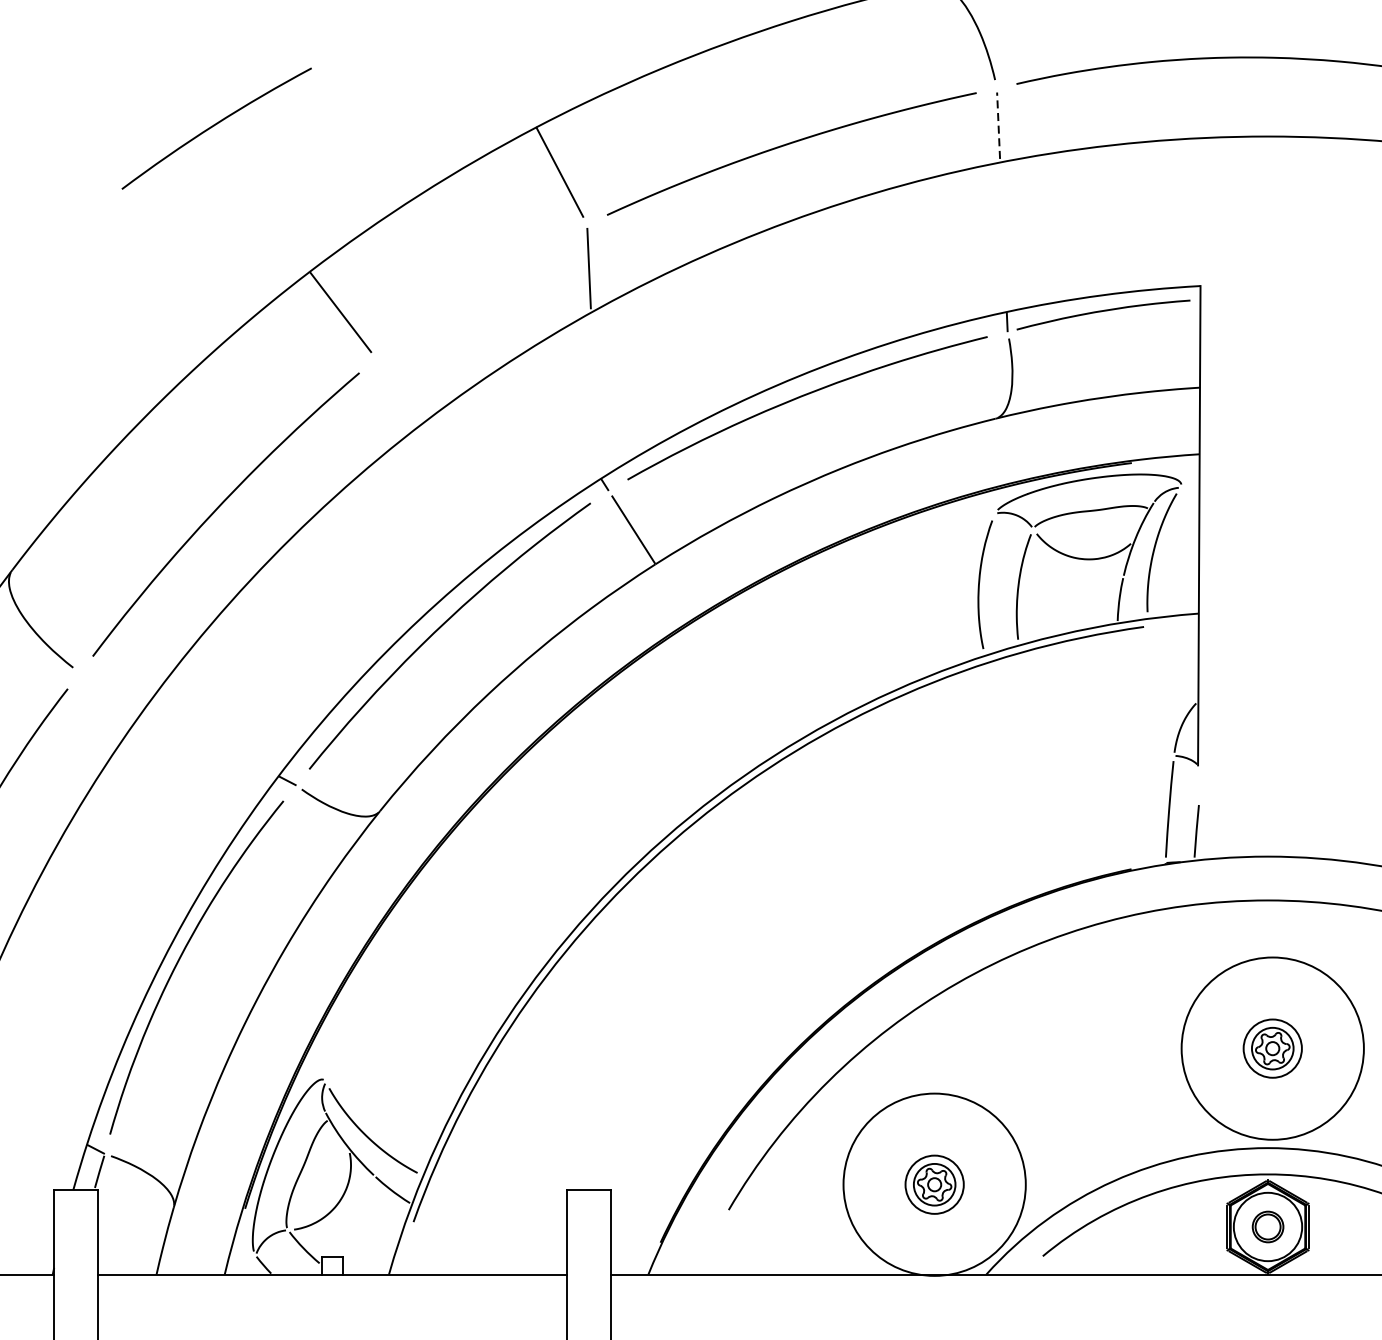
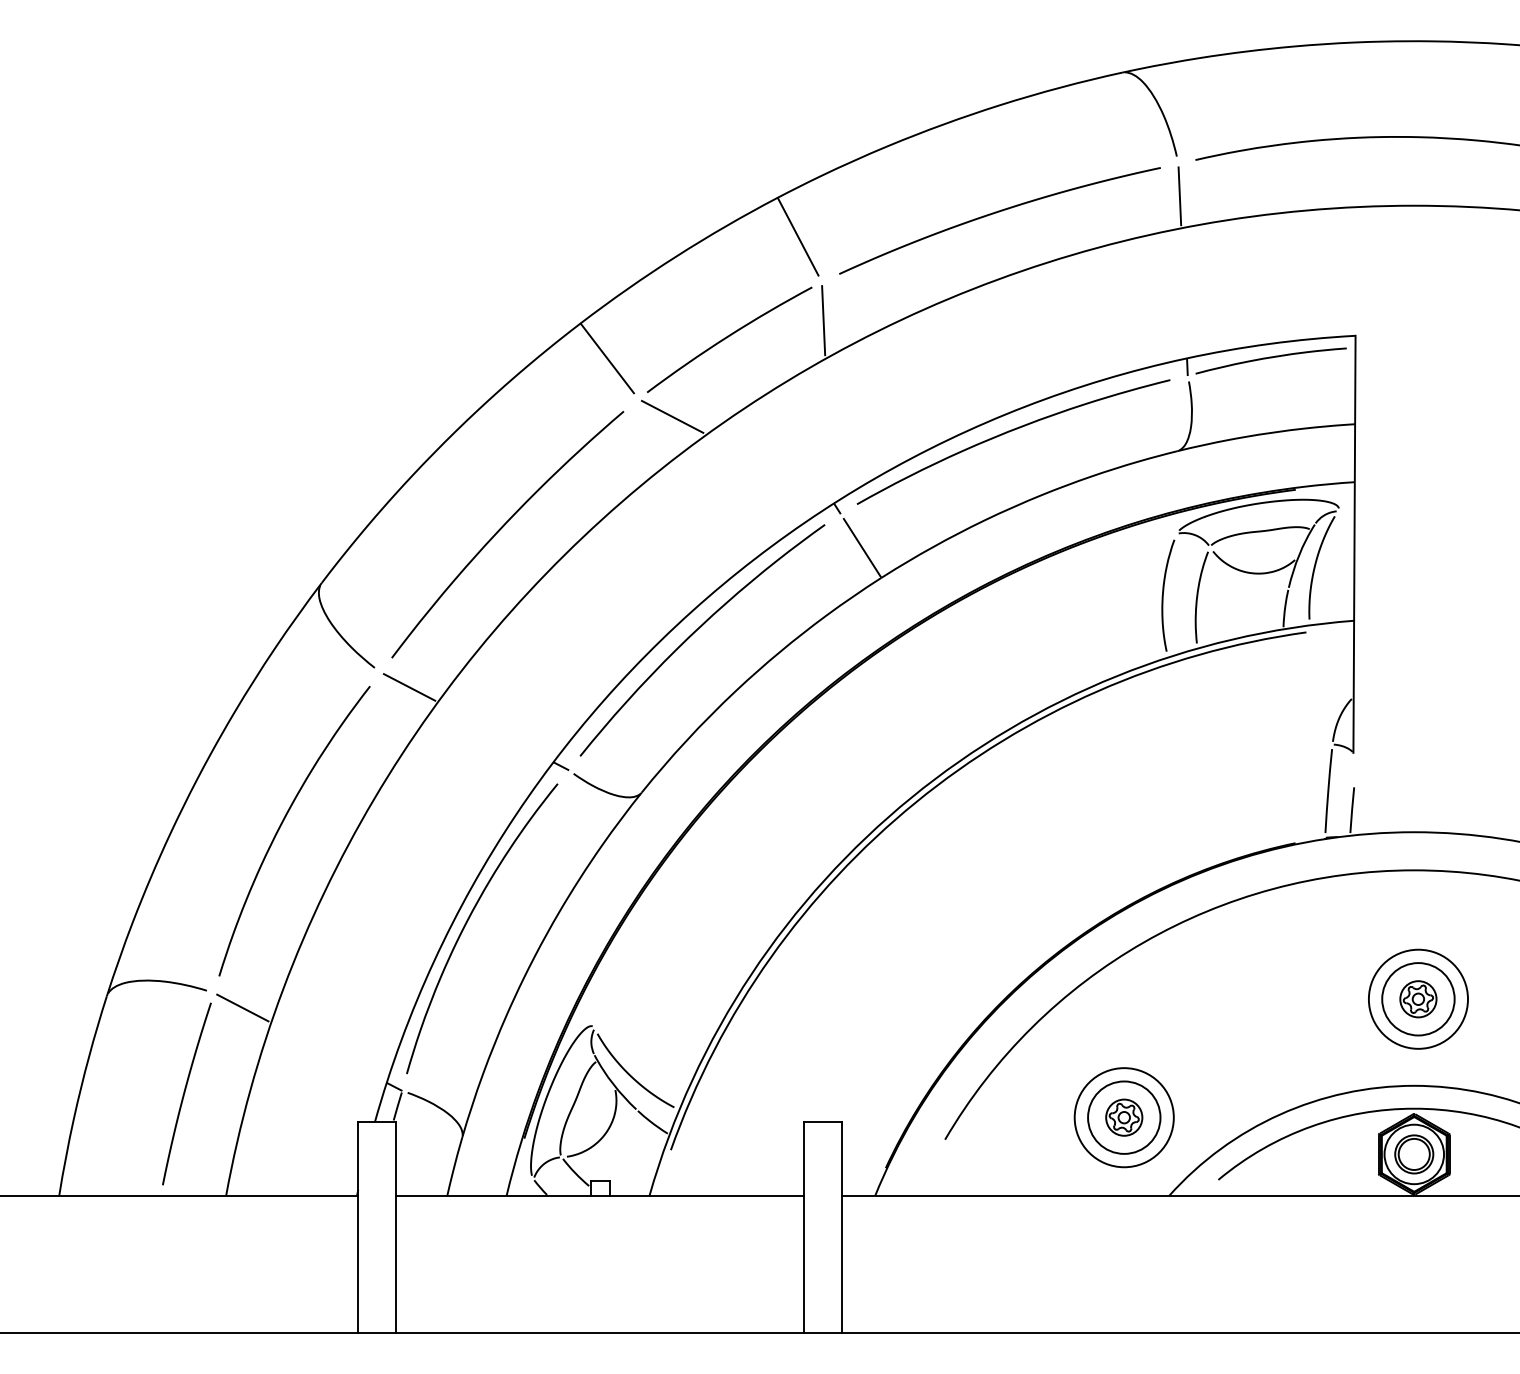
arc: (215, 125) -> (728, 337), moved
line: (998, 125) -> (1179, 196), dashed -> solid
line: (415, 378) -> (672, 416), added
line: (113, 690) -> (409, 687), added
circle: (1271, 1047) -> (1417, 998), size x0.62
circle: (1272, 1048) -> (1418, 999), size x1.43
circle: (933, 1184) -> (1123, 1117), size x0.62
circle: (934, 1184) -> (1124, 1117), size x1.43
part: (1268, 1227) -> (1414, 1154), size x1.43

